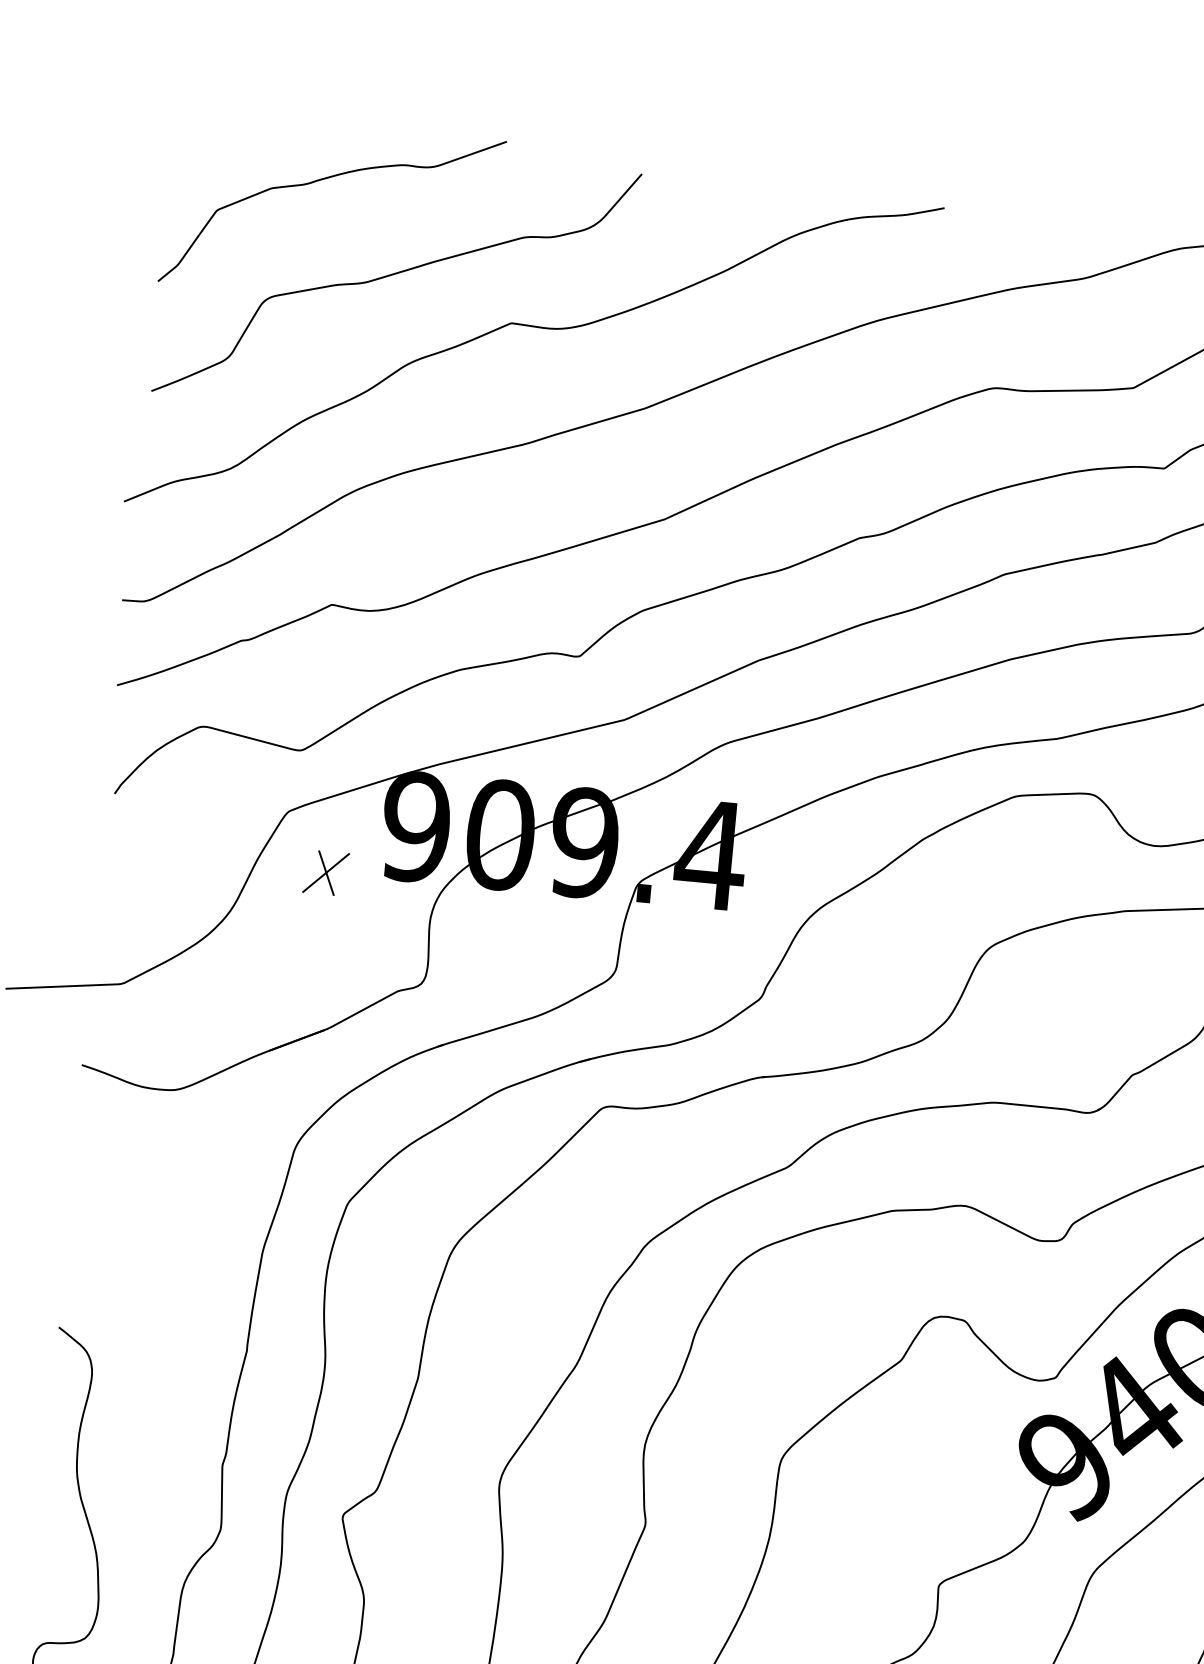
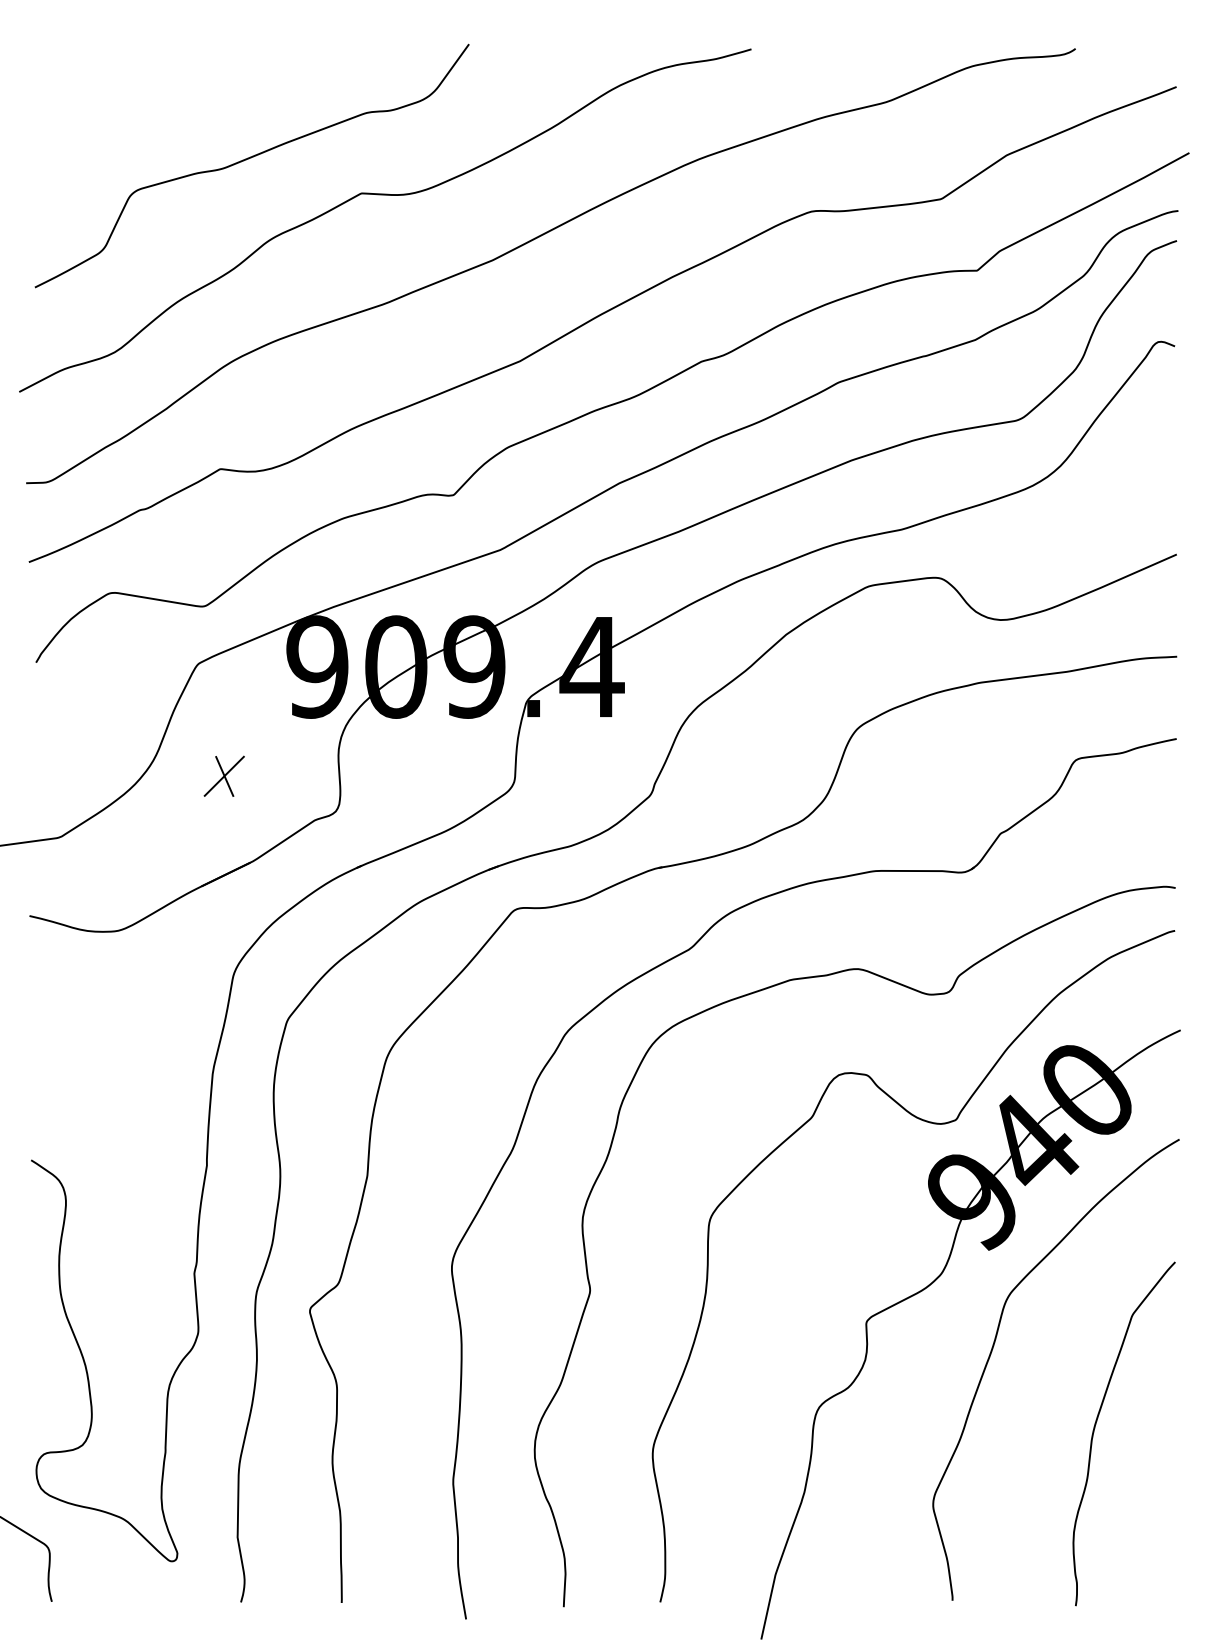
curve: (324, 180) -> (176, 77), removed
part: (325, 872) -> (223, 775), moved

